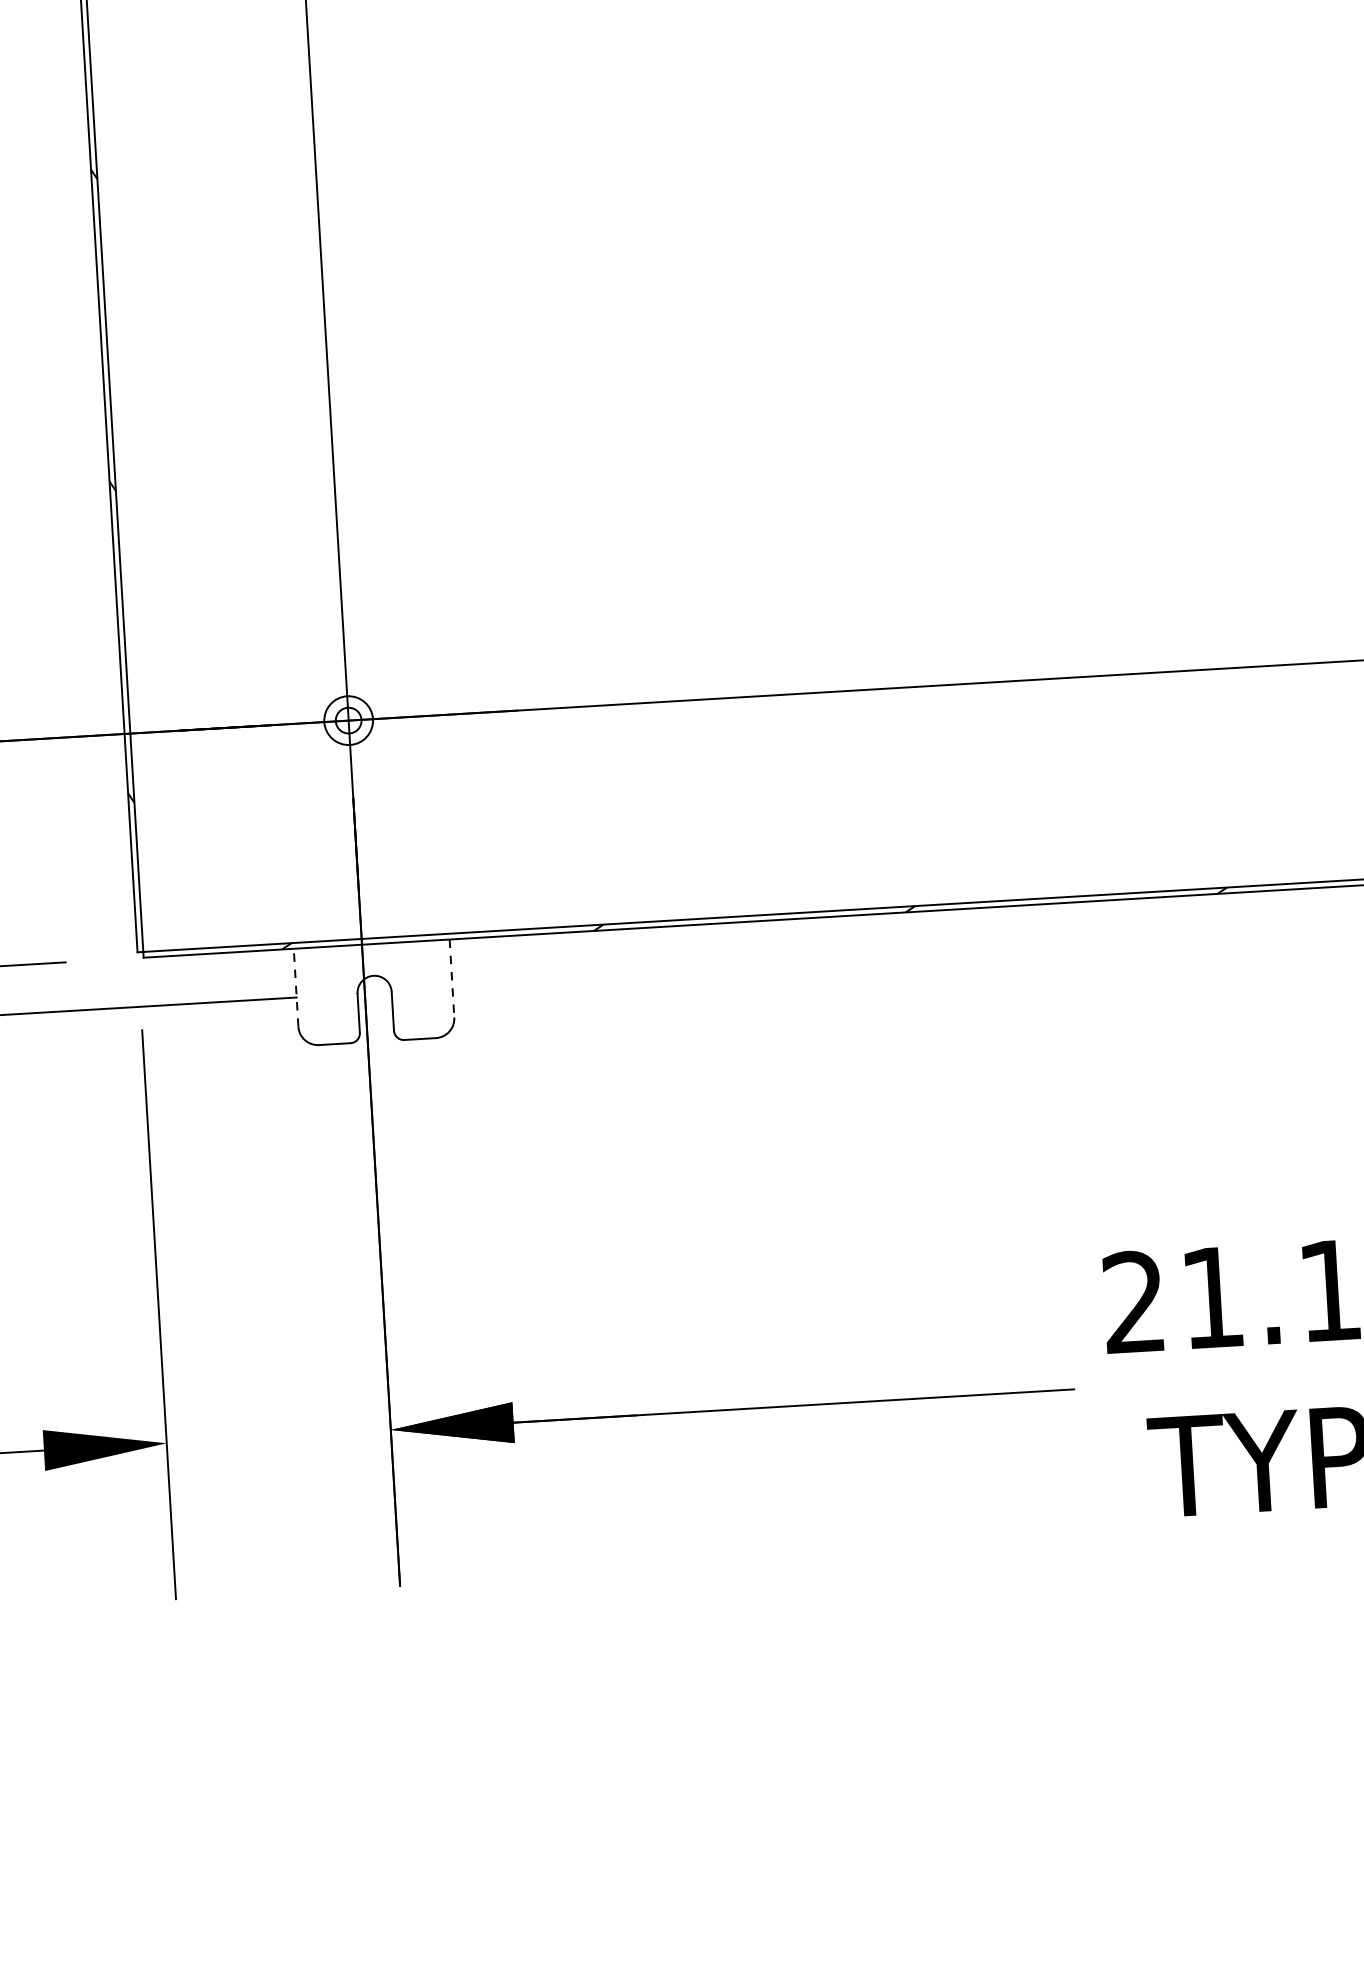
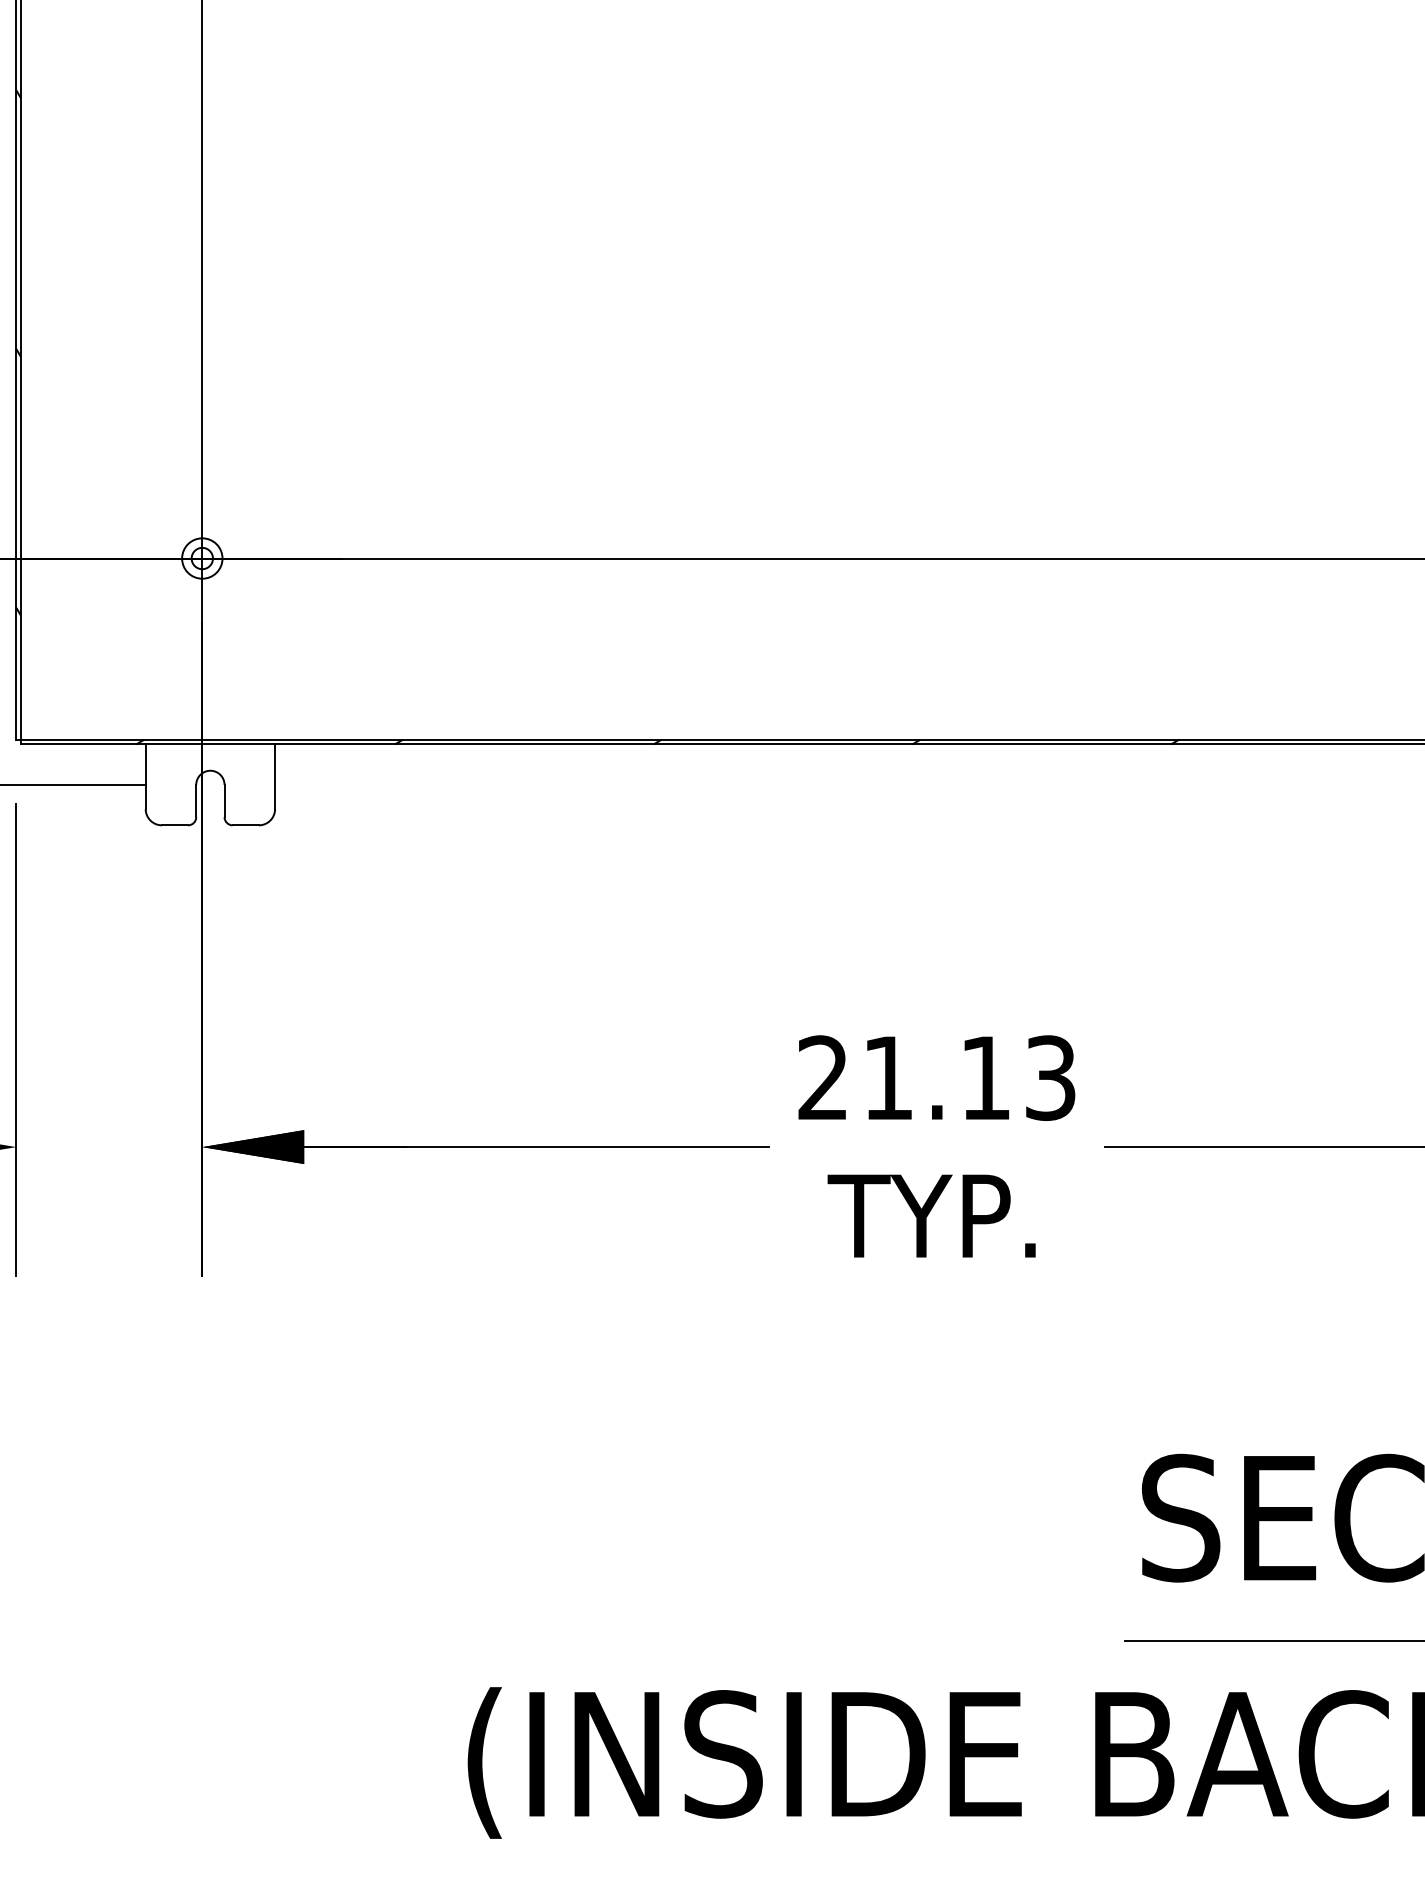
line: (452, 979) -> (275, 777), dashed -> solid
line: (295, 987) -> (145, 776), dashed -> solid

